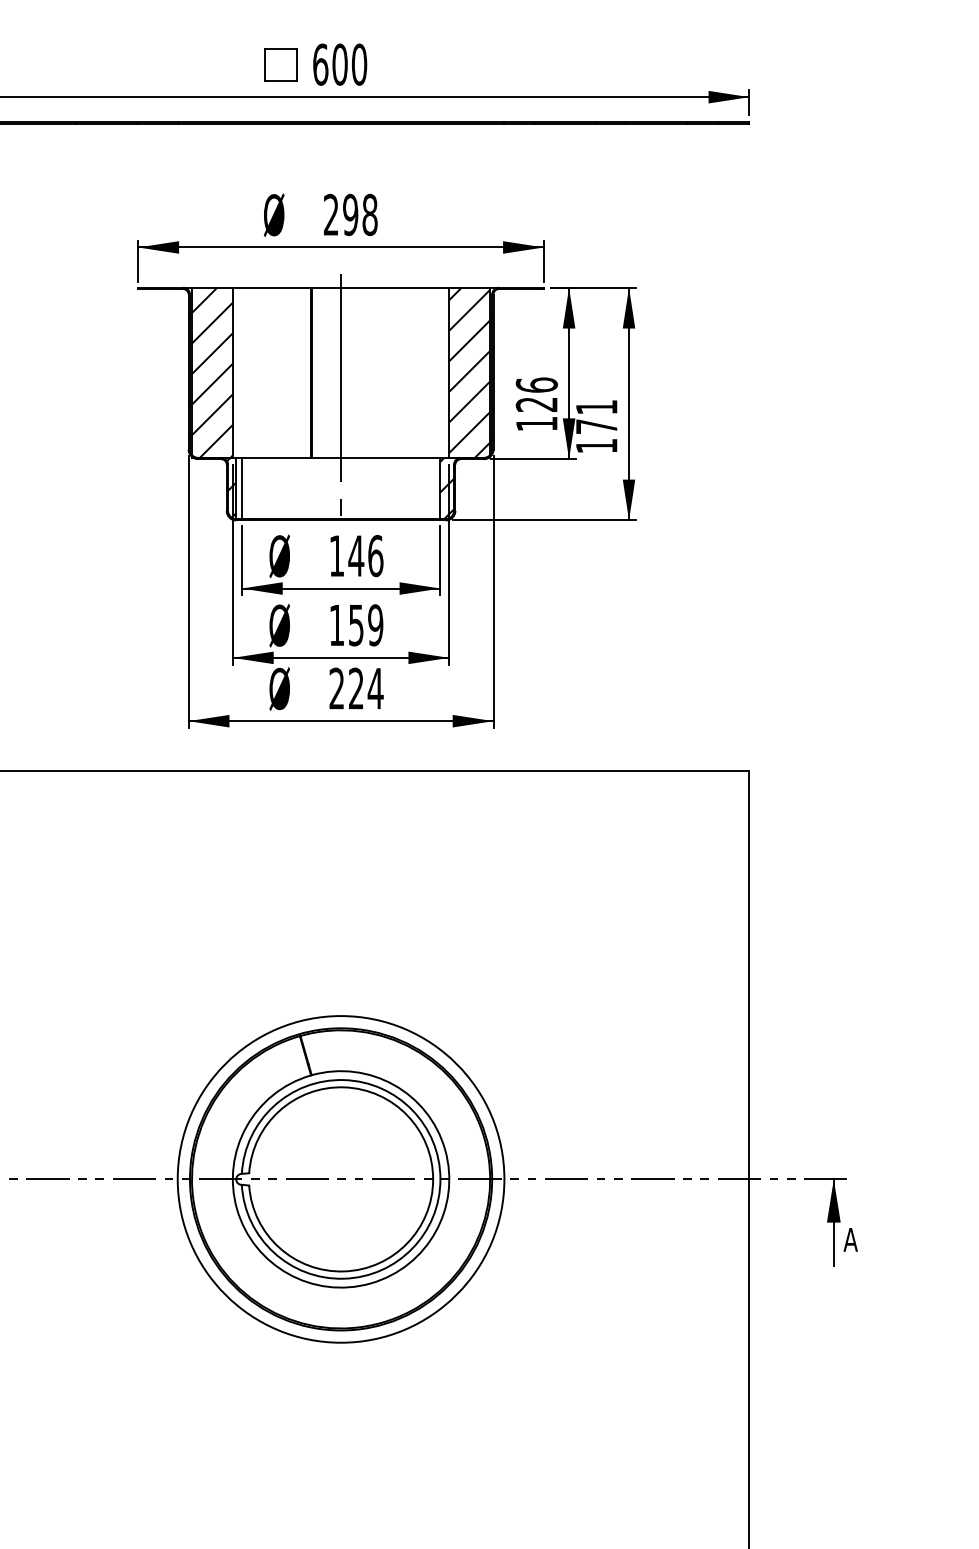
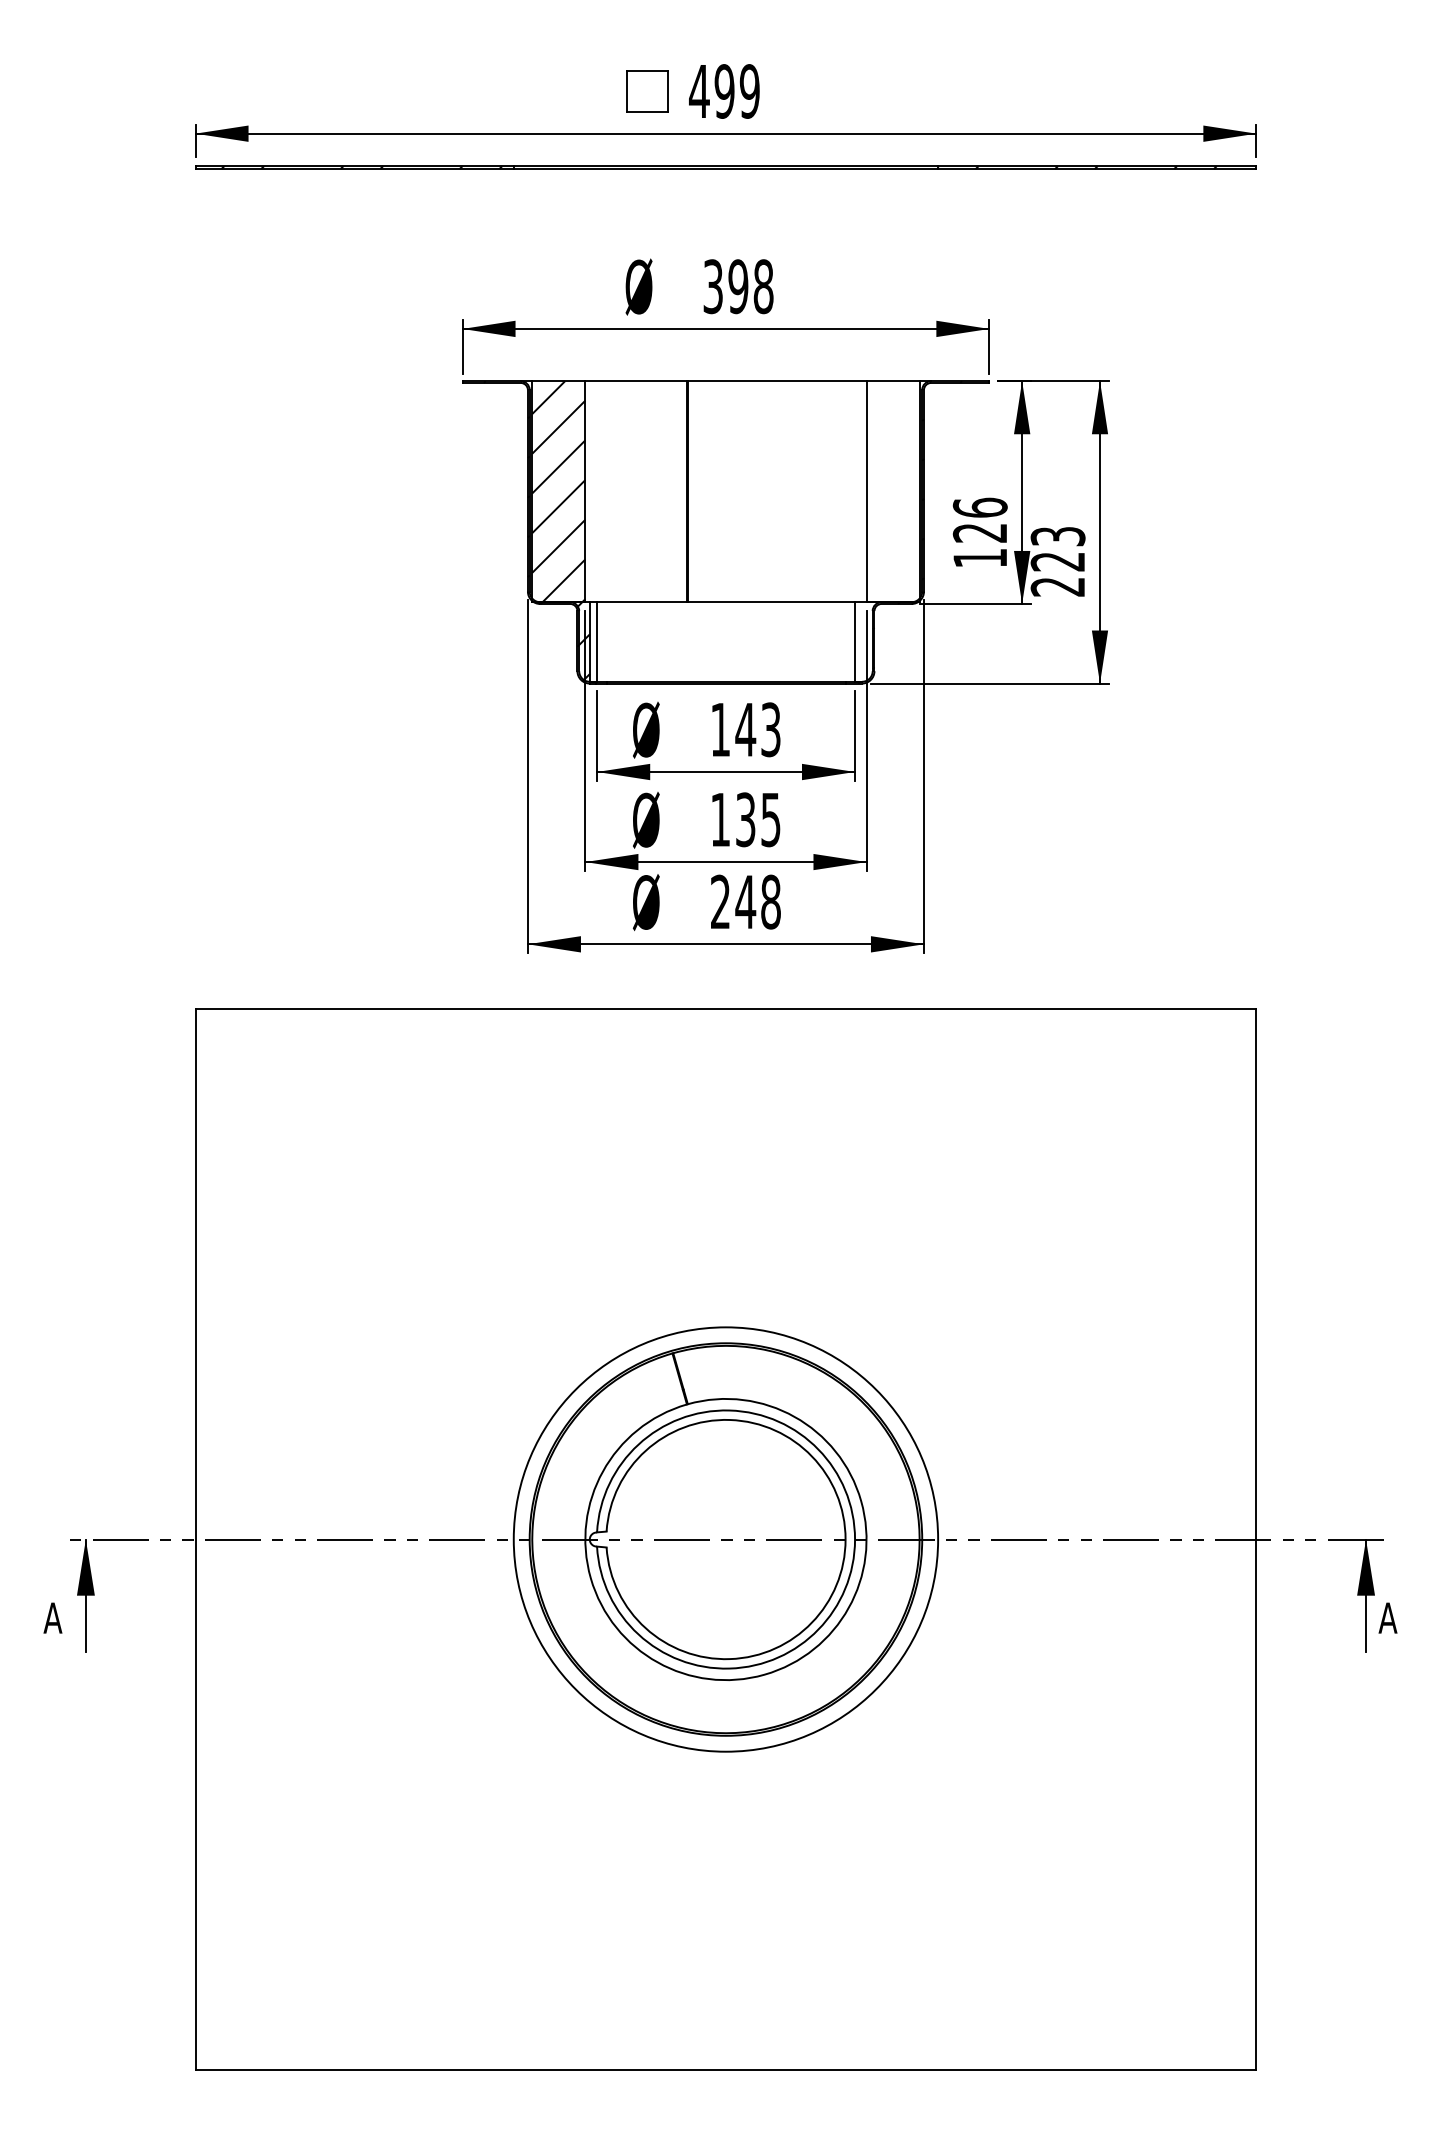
text: (339, 64) -> (724, 91), 600 -> 499
text: (330, 214) -> (712, 286), 298 -> 398
hatch: (469, 372) -> (892, 491), removed
line: (340, 398) -> (725, 524), removed
text: (596, 426) -> (1057, 561), 171 -> 223
hatch: (446, 488) -> (863, 641), removed
text: (376, 555) -> (771, 729), 146 -> 143
text: (366, 625) -> (758, 819), 159 -> 135
text: (366, 688) -> (758, 901), 224 -> 248

